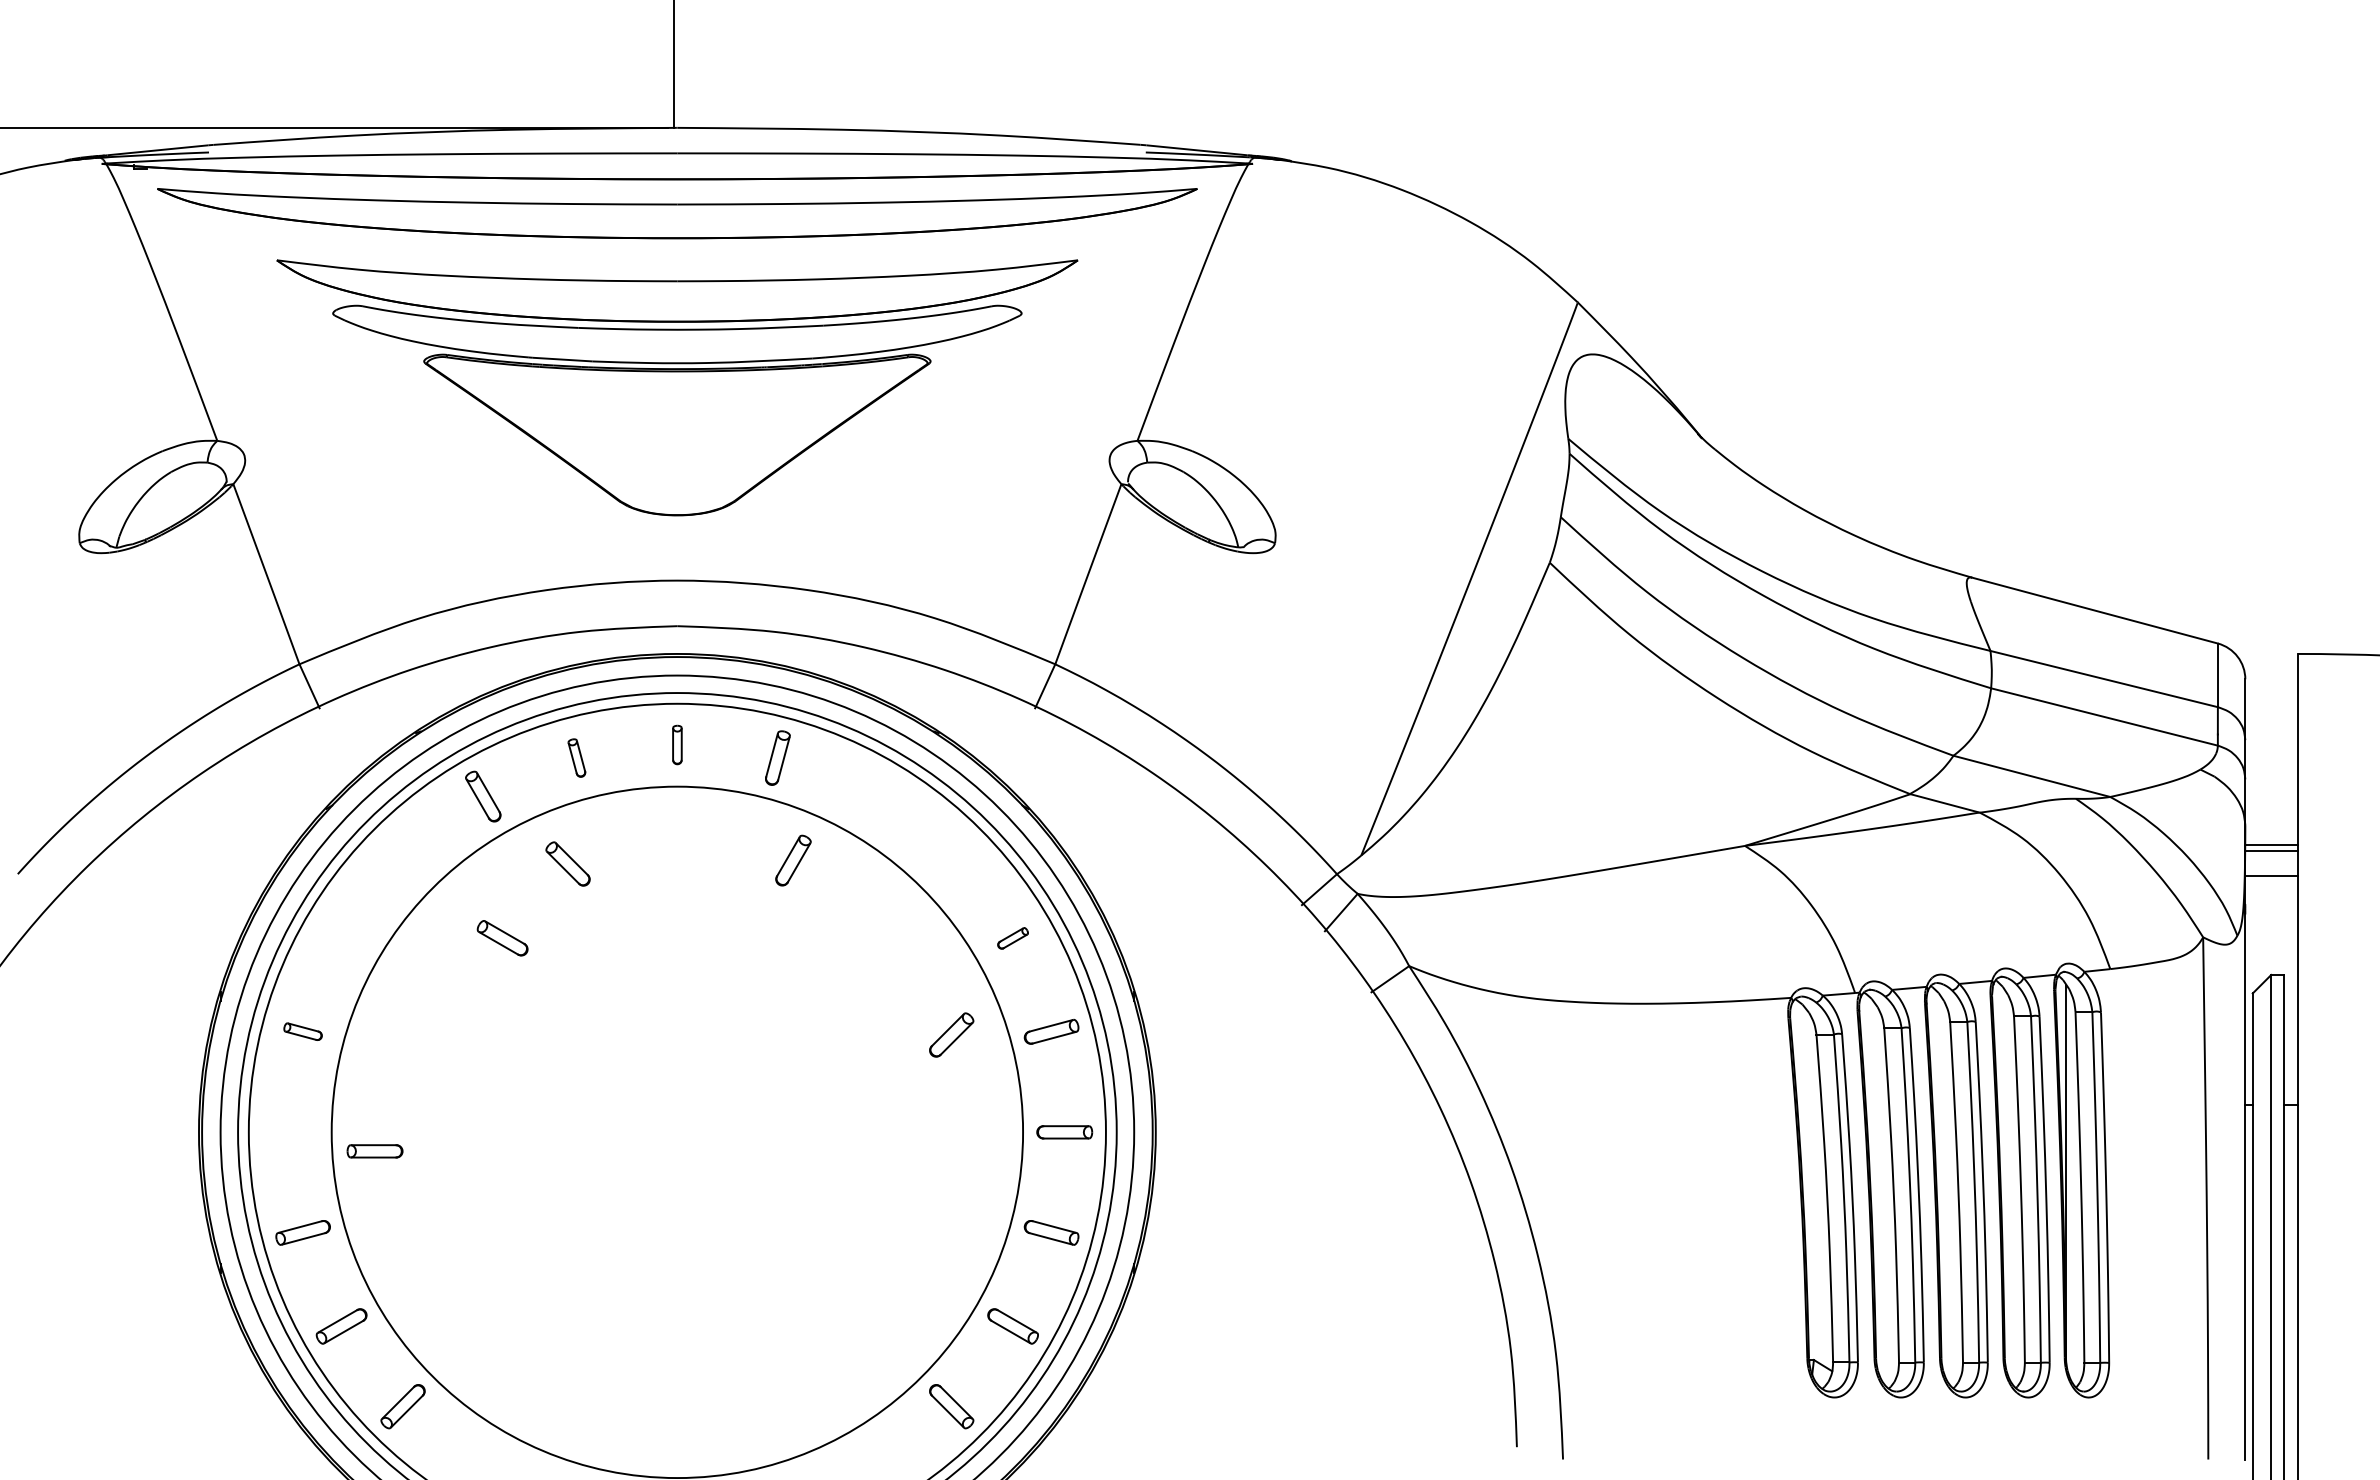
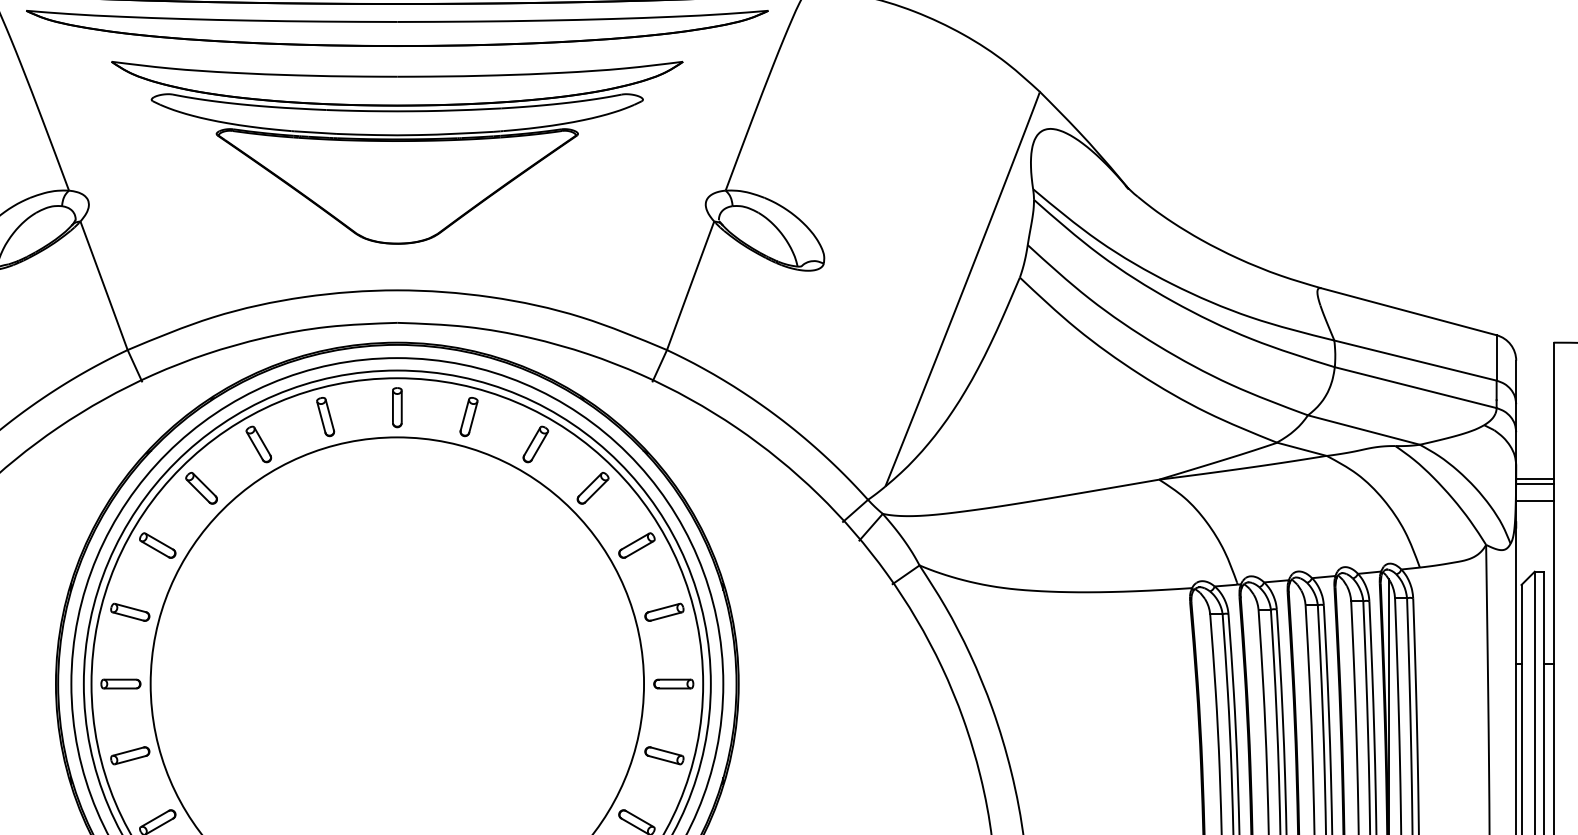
part: (677, 744) -> (397, 407), size x1.43
part: (576, 757) -> (325, 416), size x1.43
part: (793, 860) -> (535, 444), moved
part: (567, 863) -> (201, 487), moved
part: (502, 938) -> (157, 545), moved
part: (1012, 938) -> (636, 545), size x1.67
part: (302, 1031) -> (129, 612), size x1.43
part: (951, 1034) -> (592, 487), moved
part: (374, 1151) -> (120, 684), moved

